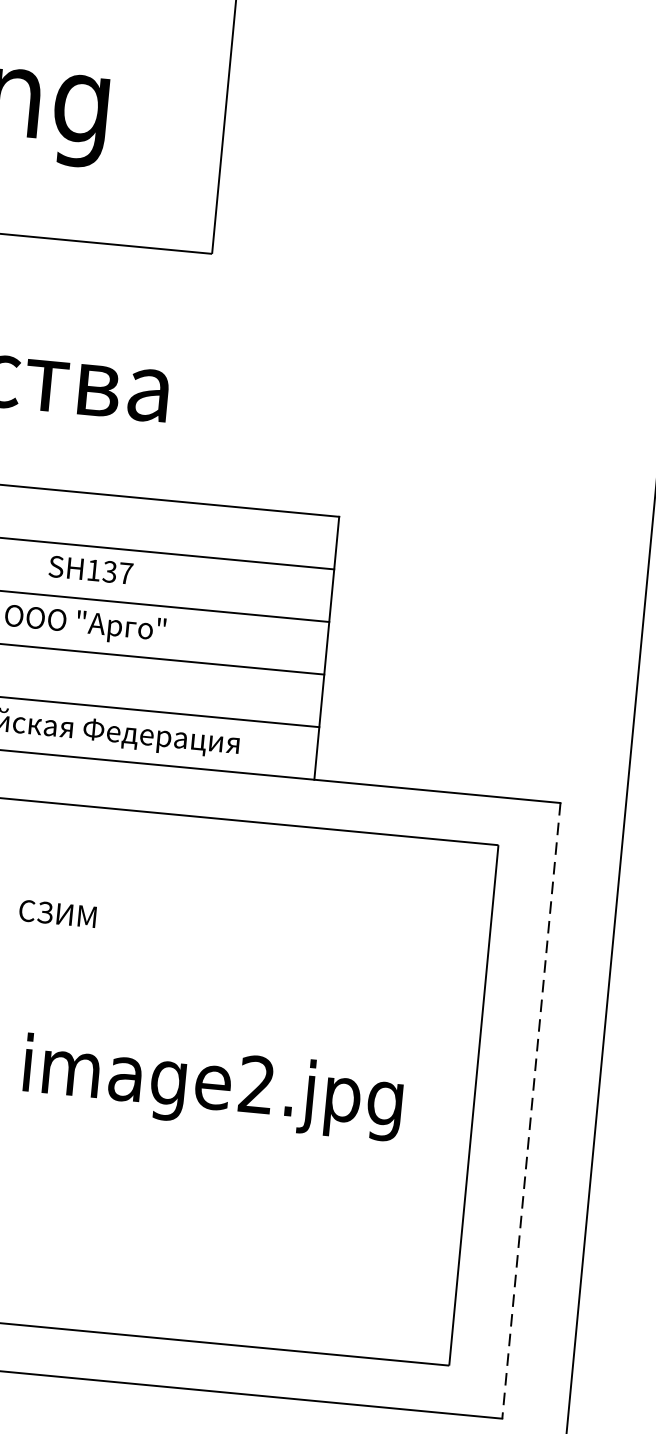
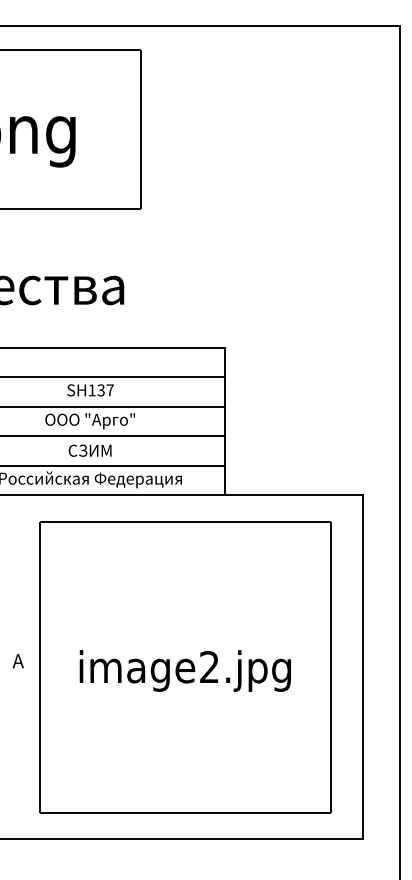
text: (56, 913) -> (89, 450), moved
line: (531, 1111) -> (363, 667), dashed -> solid

